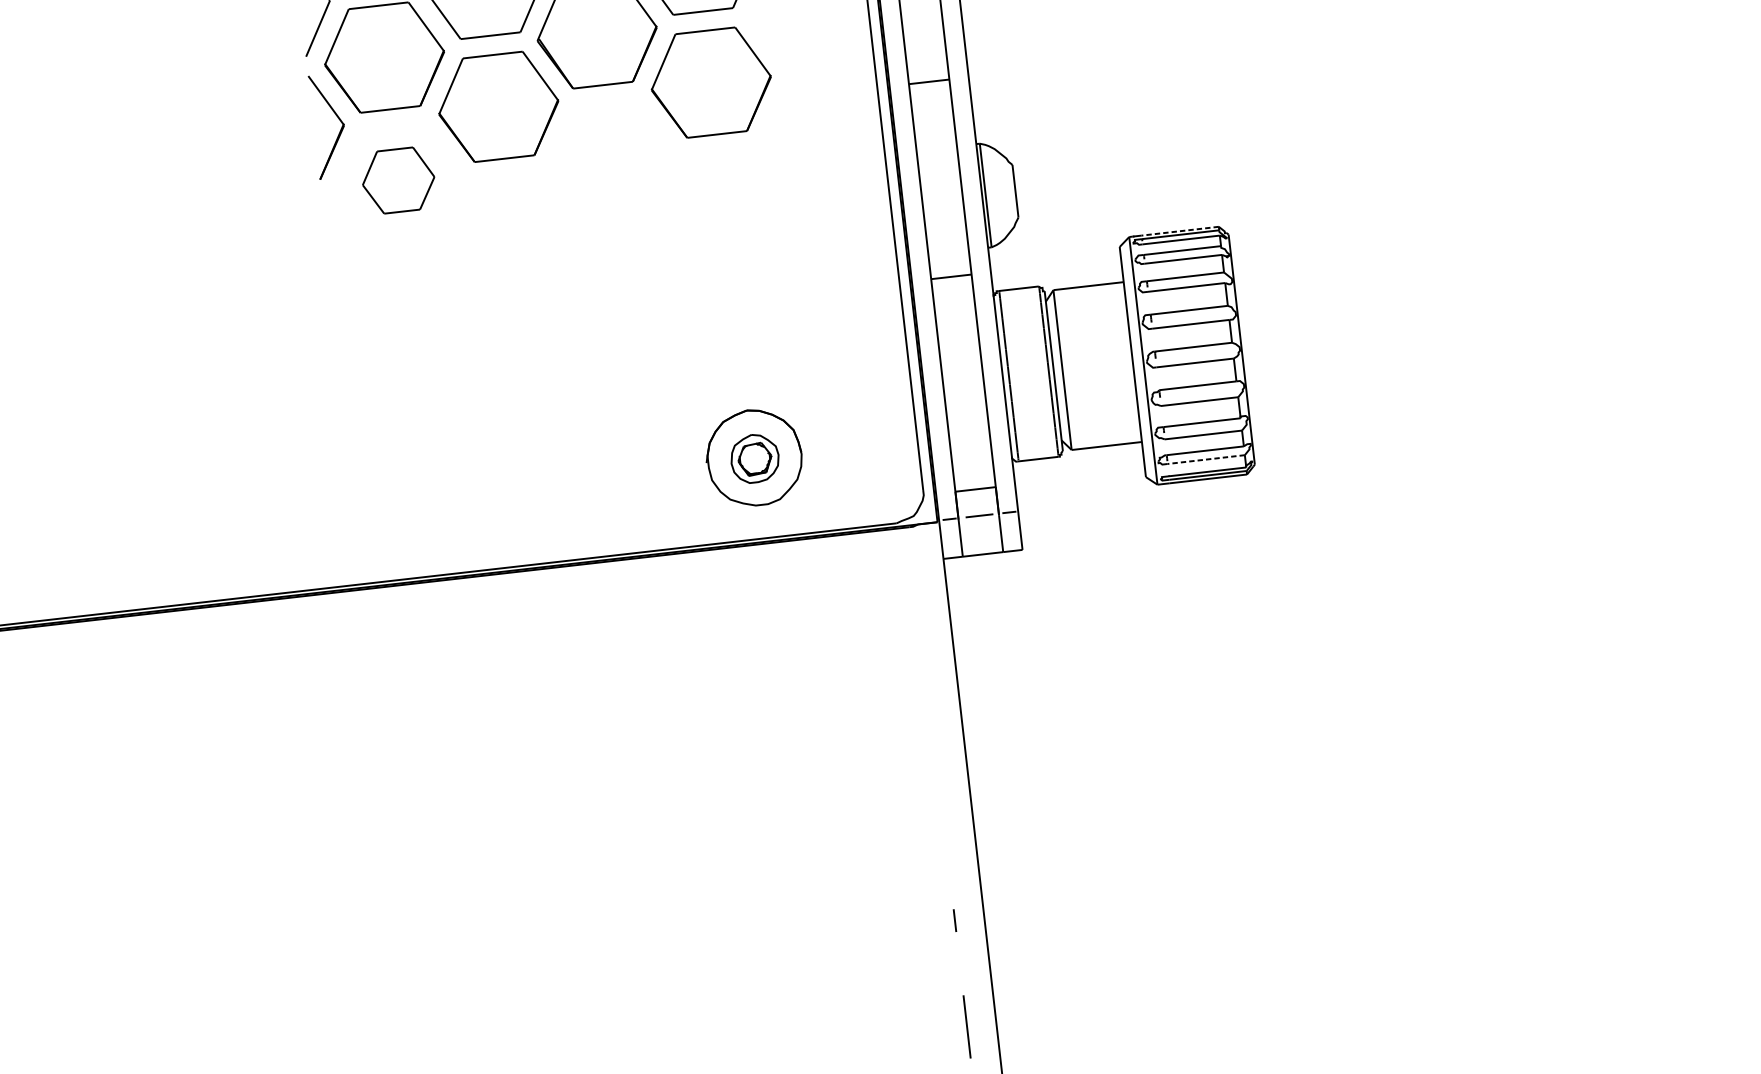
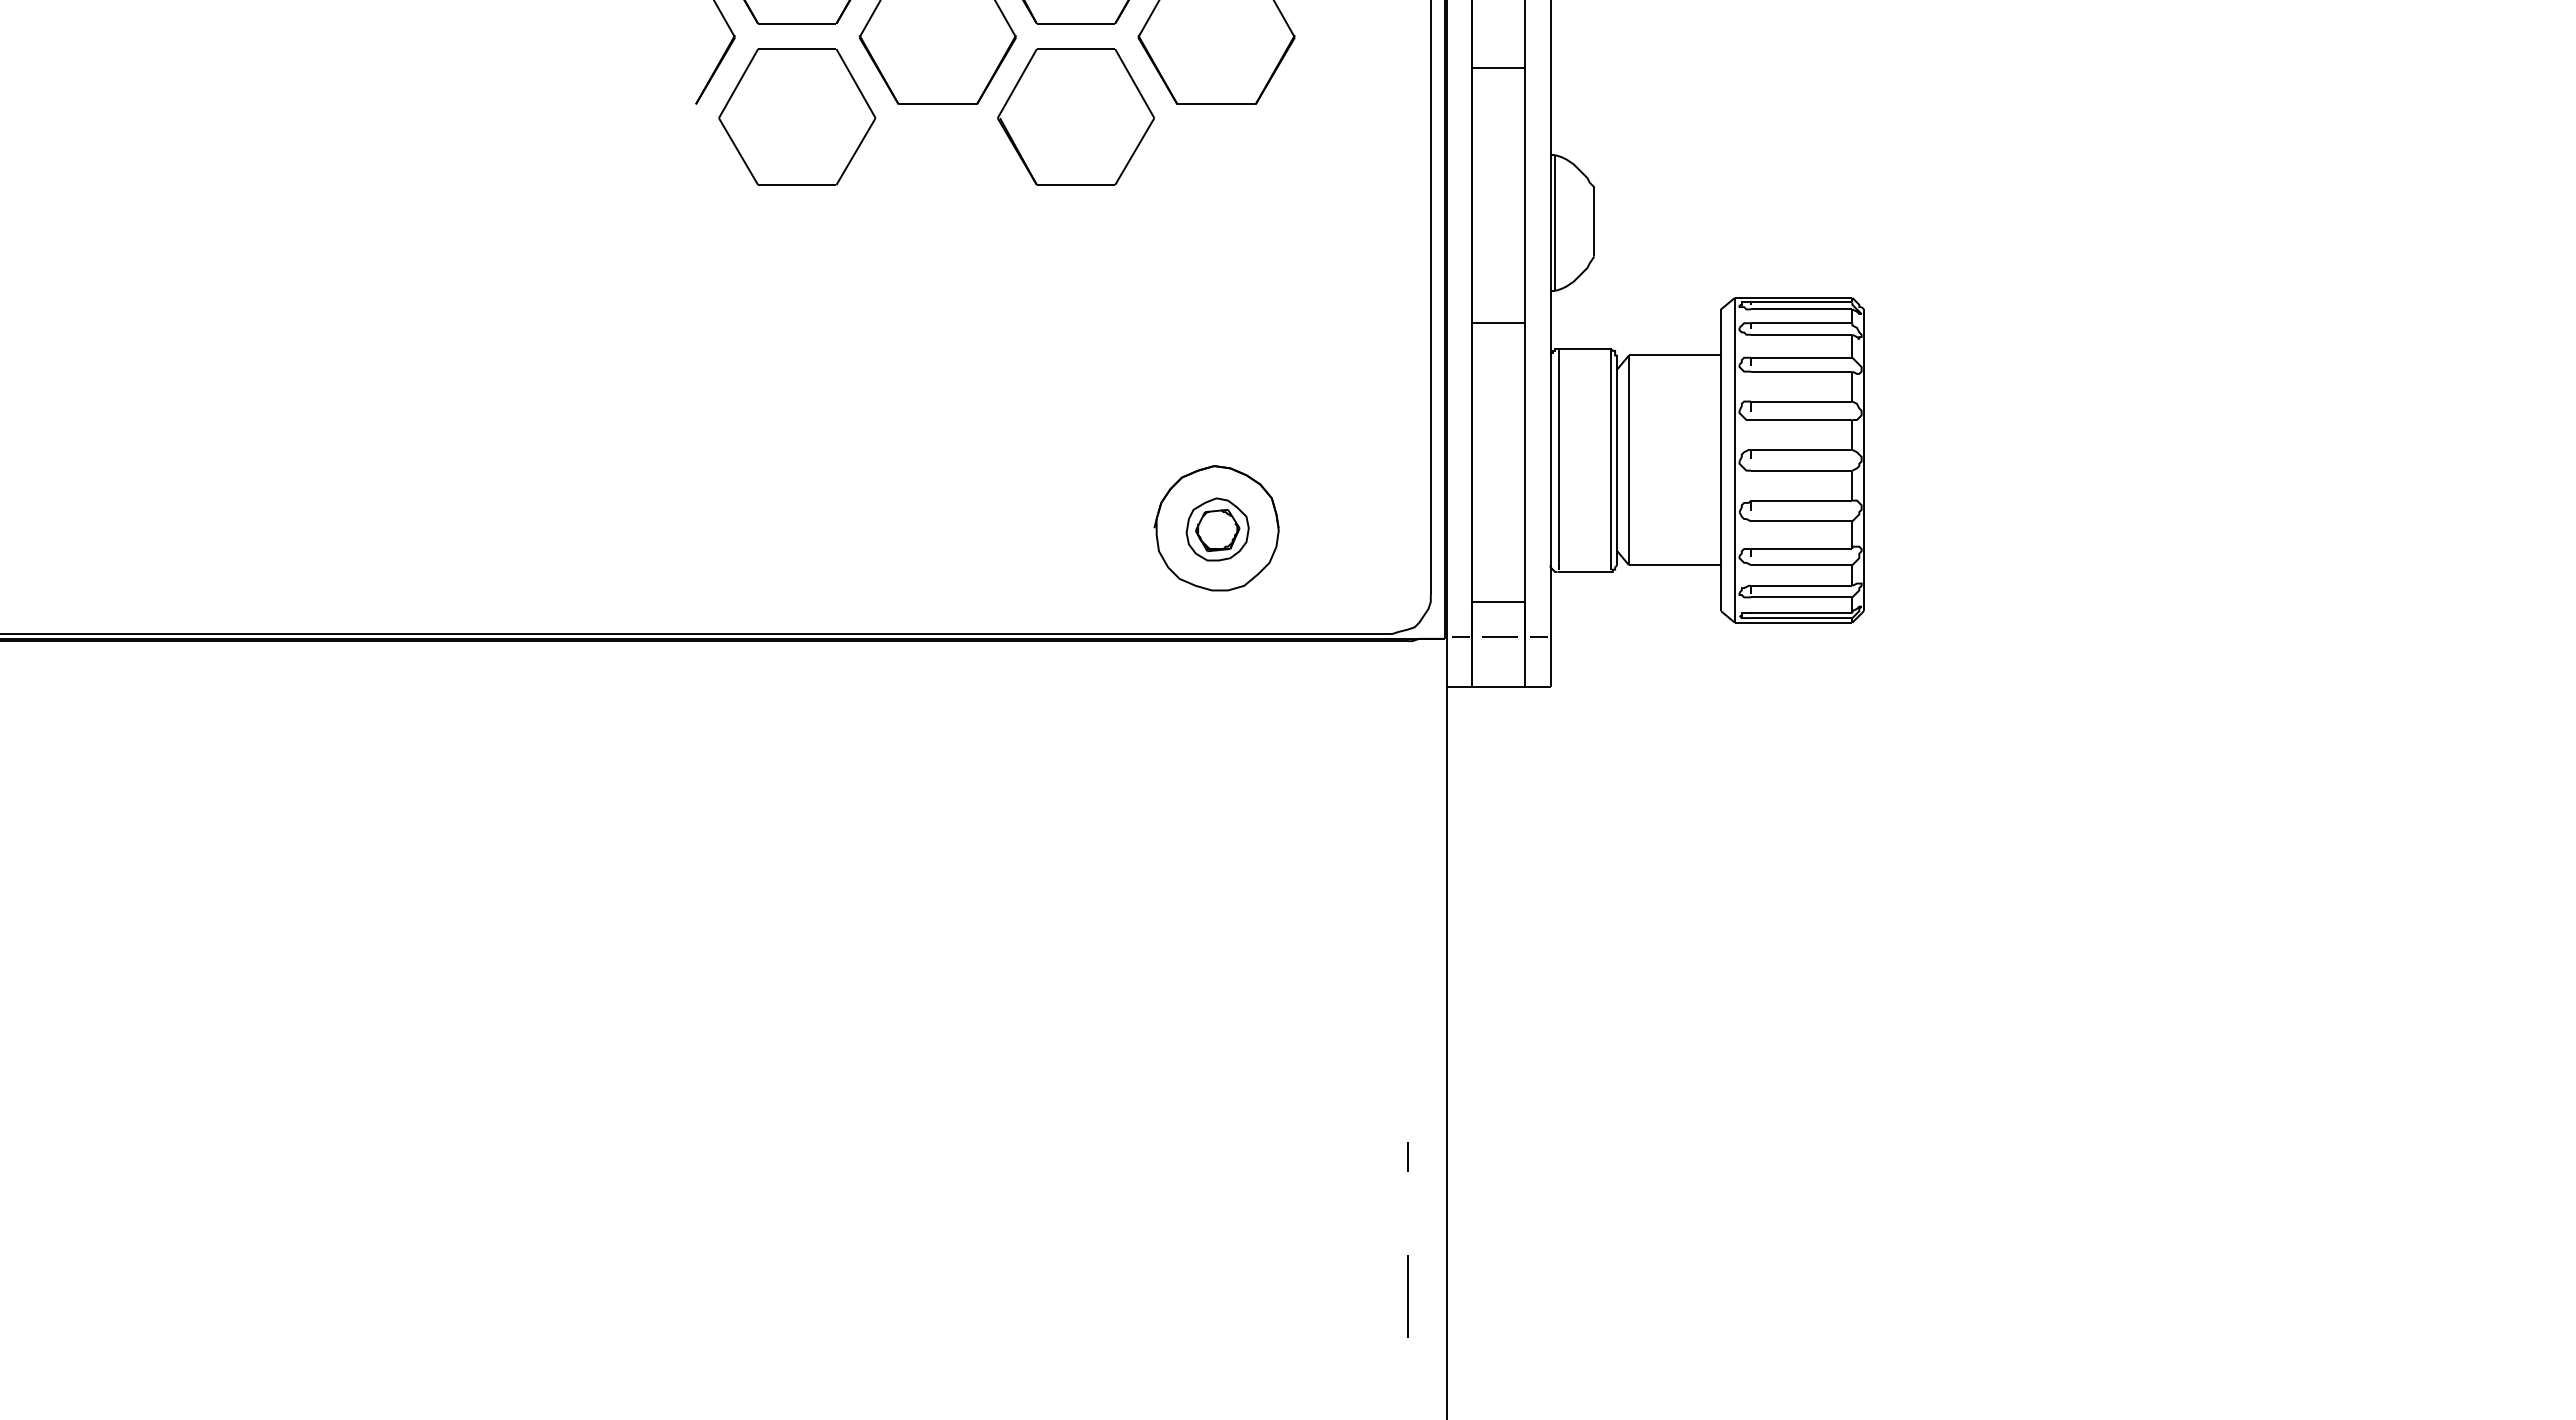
part: (610, 155) -> (1075, 116), added
part: (398, 180) -> (797, 116), size x1.67
line: (1180, 230) -> (1801, 297), dashed -> solid
line: (1206, 459) -> (1801, 597), dashed -> solid

